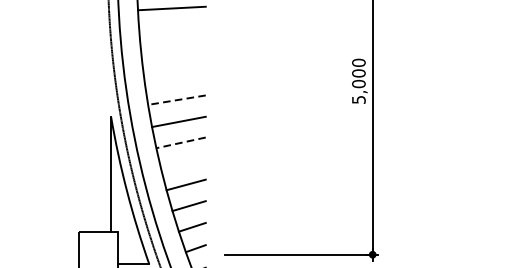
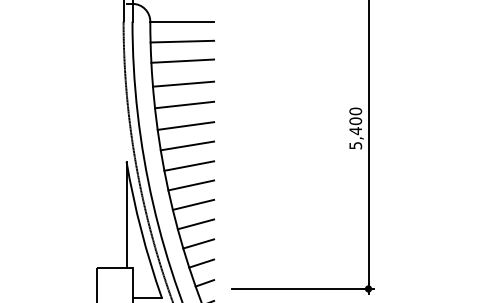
line: (172, 32) -> (183, 83), added
line: (173, 55) -> (184, 104), added
line: (174, 78) -> (185, 125), added
text: (358, 84) -> (355, 131), 5,000 -> 5,400
line: (175, 100) -> (186, 146), dashed -> solid
line: (180, 142) -> (190, 185), dashed -> solid
line: (183, 163) -> (193, 204), added

